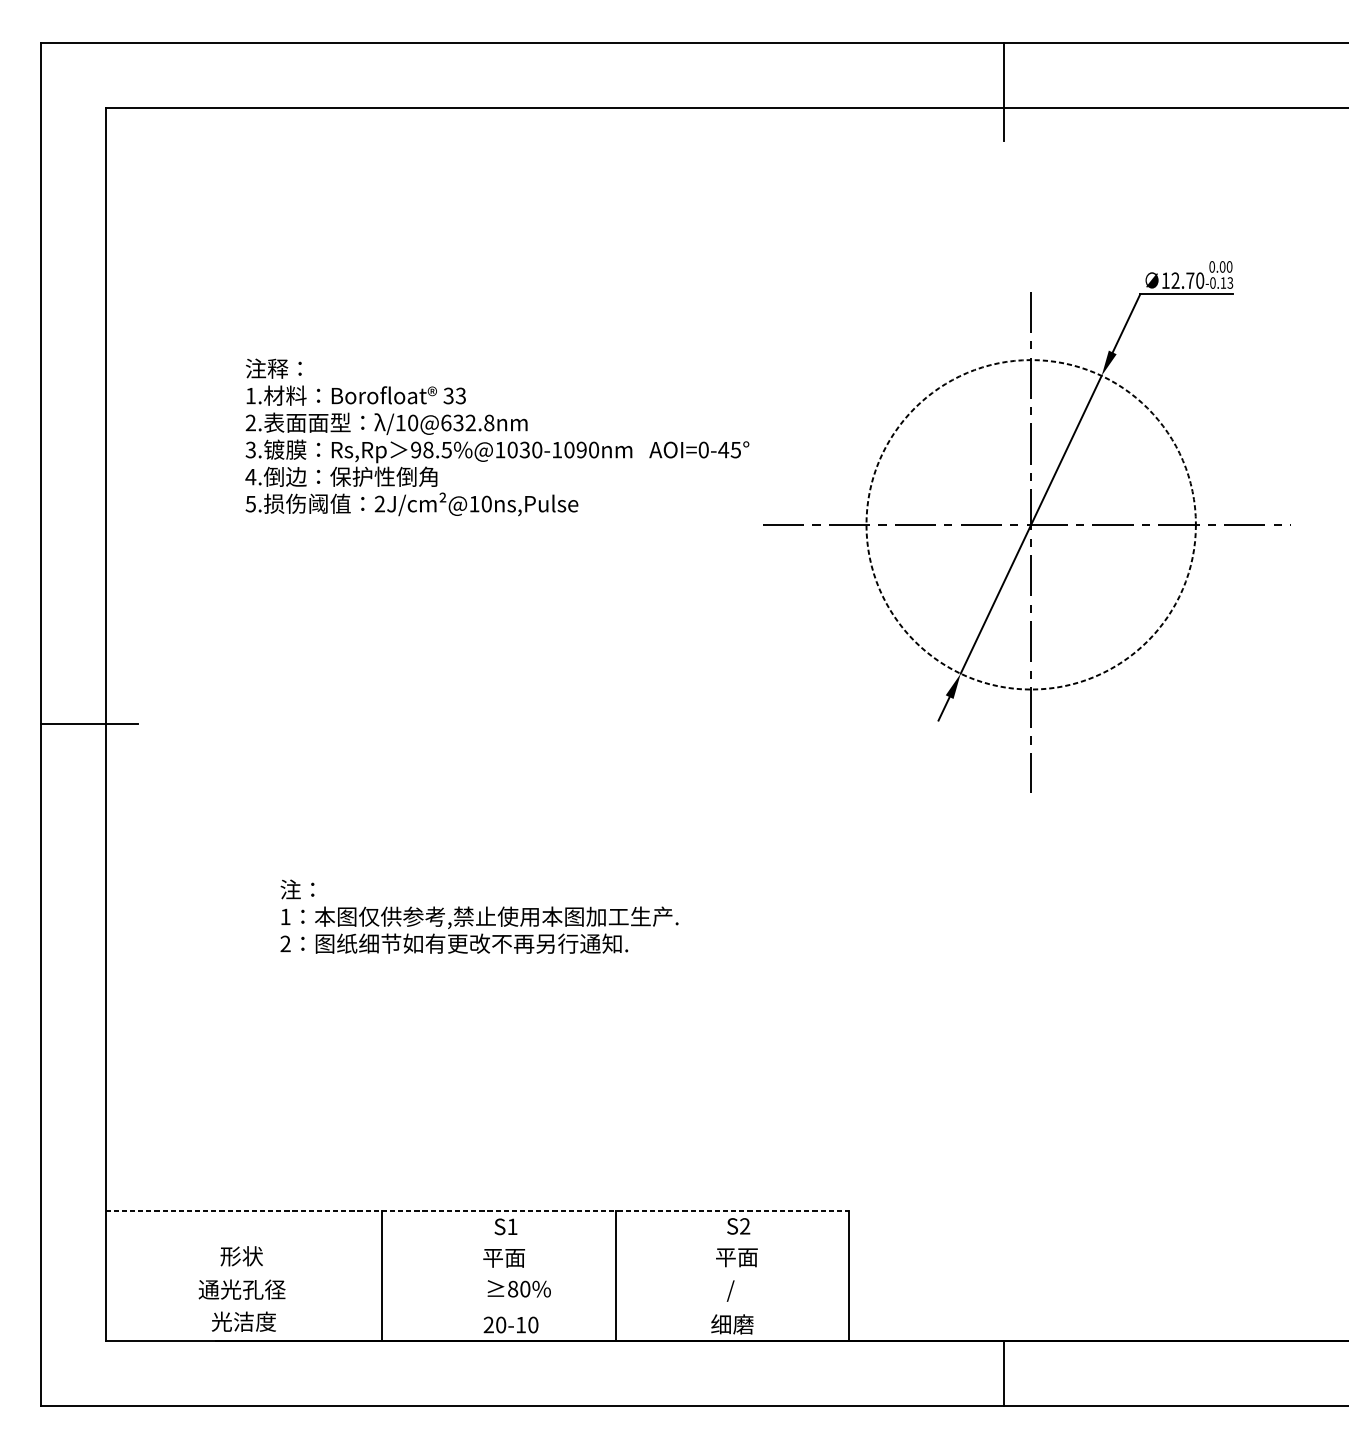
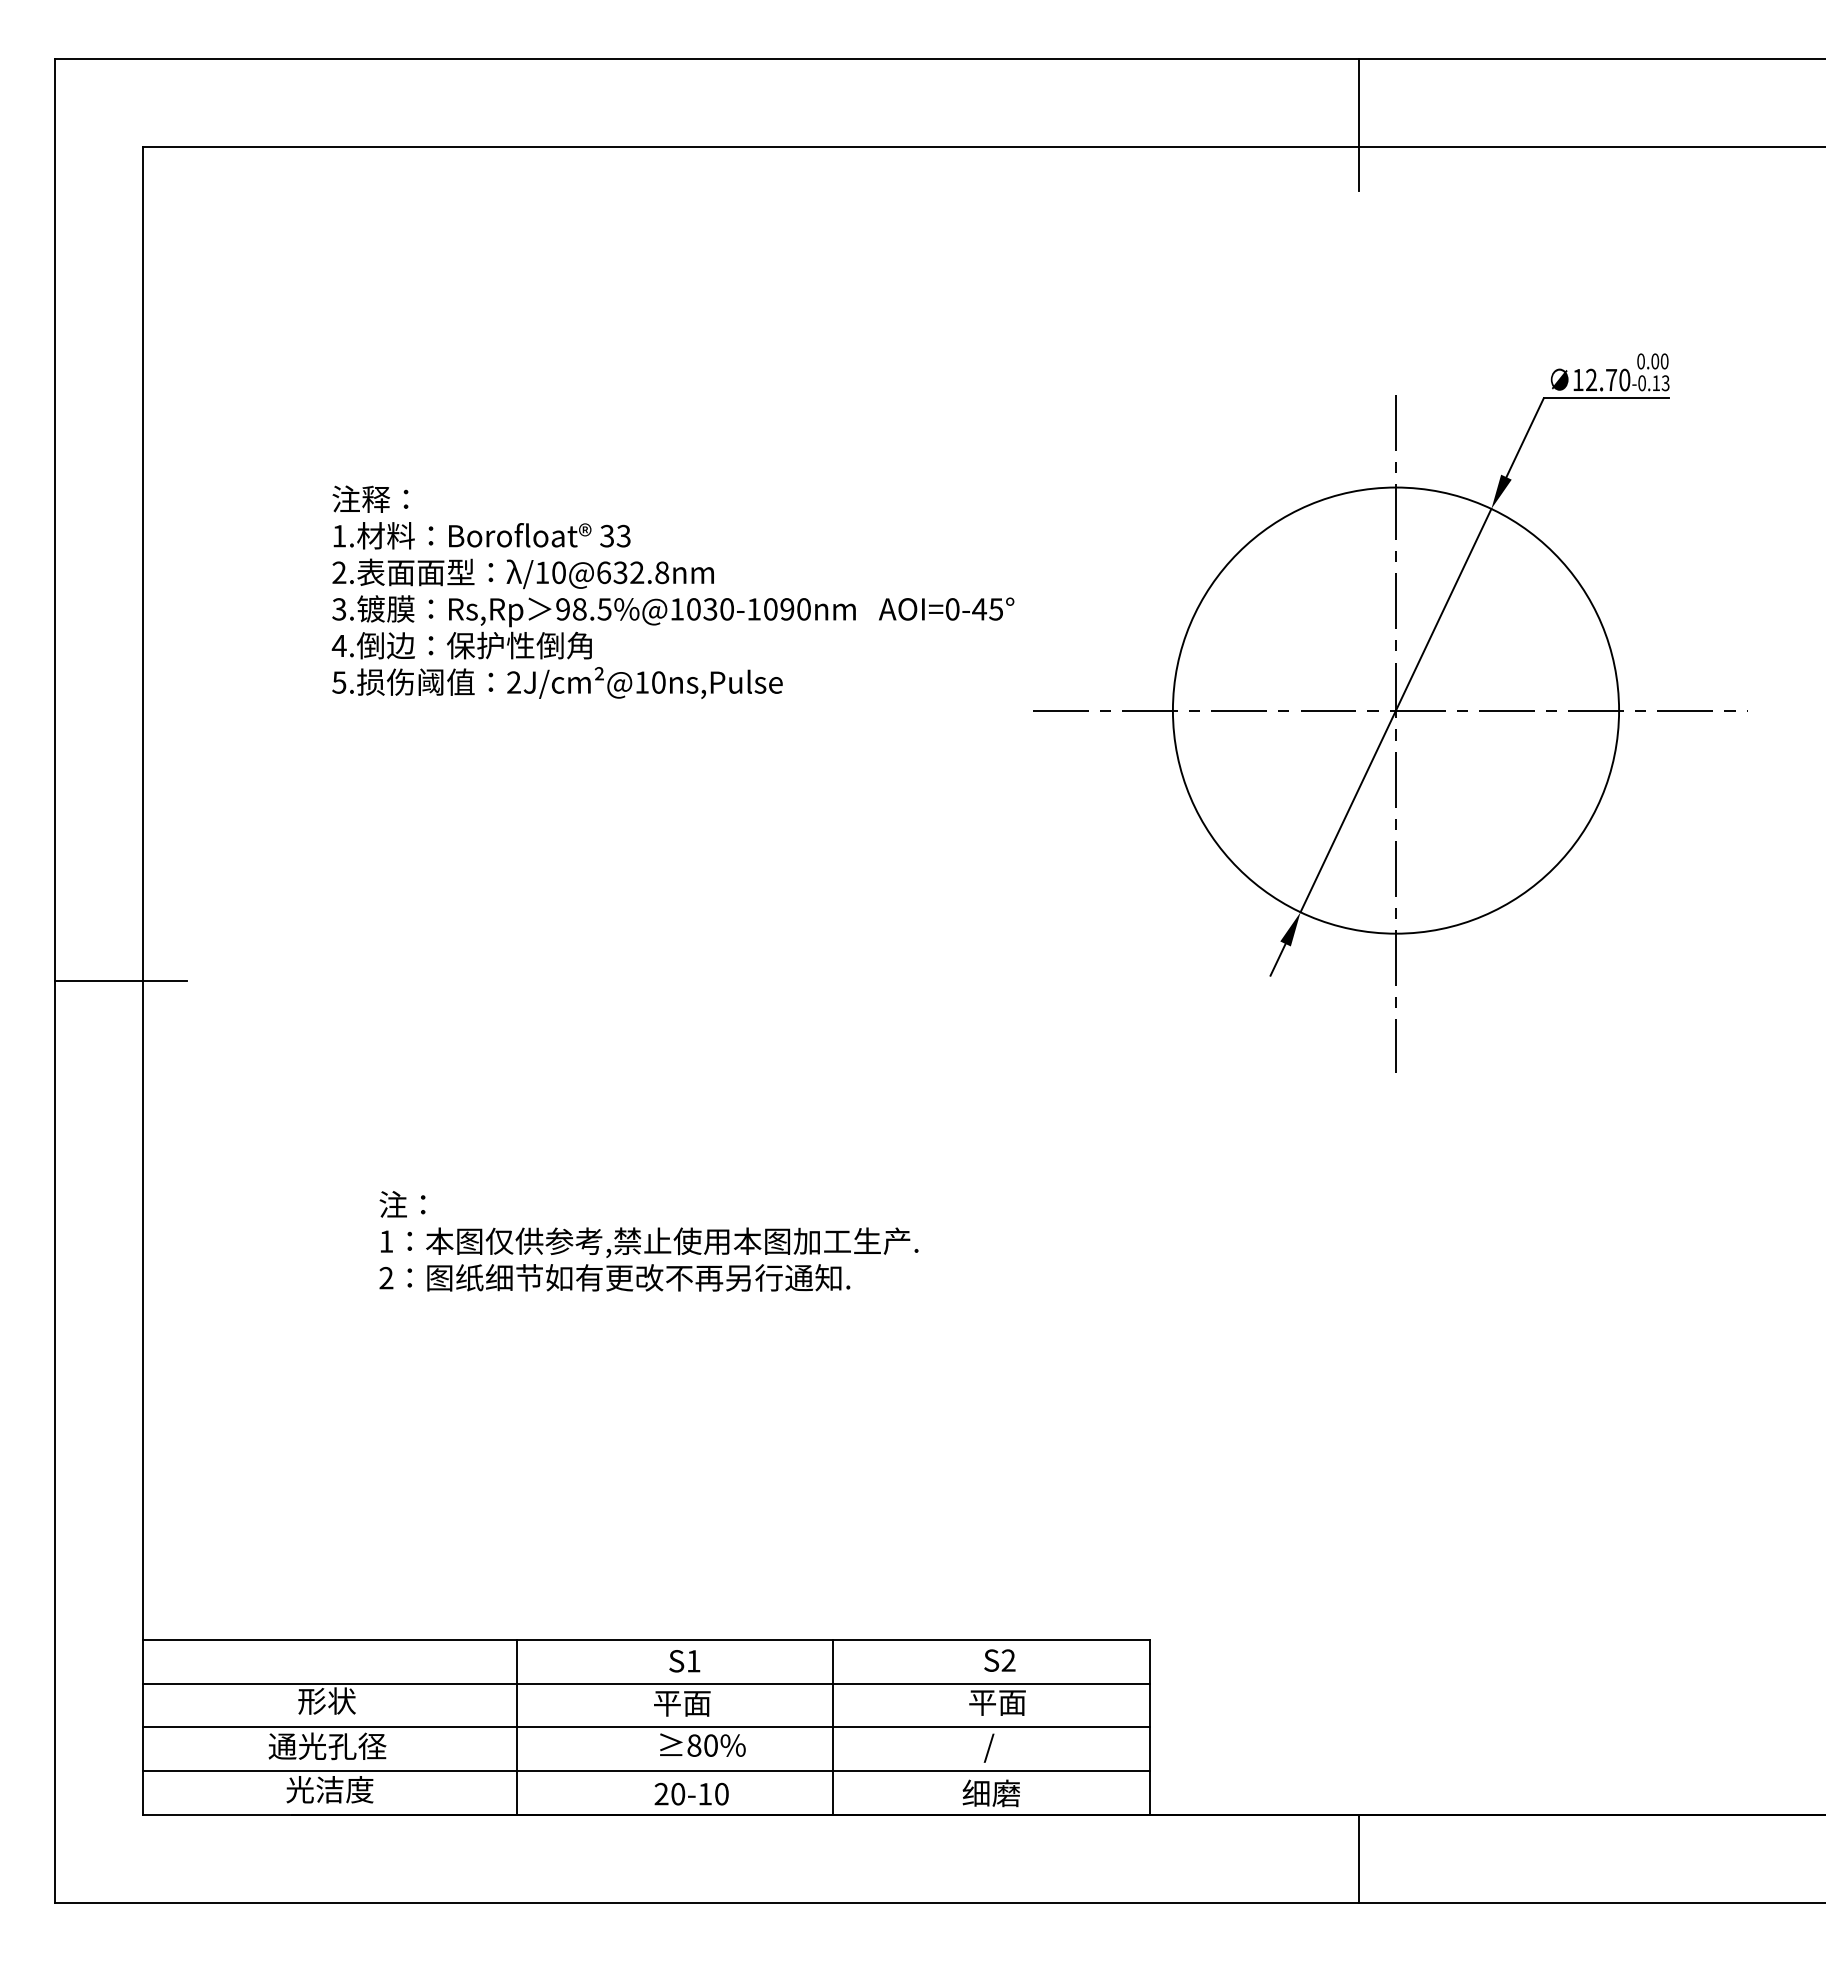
circle: (1030, 524) -> (1395, 710), dashed -> solid
line: (477, 1210) -> (646, 1639), dashed -> solid
line: (476, 1243) -> (645, 1683), added
line: (476, 1275) -> (645, 1727), added
line: (476, 1308) -> (645, 1771), added

